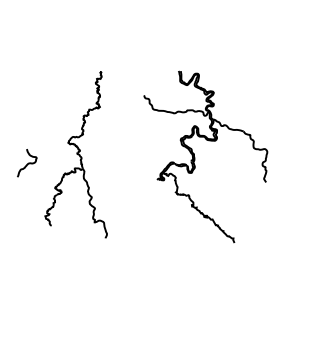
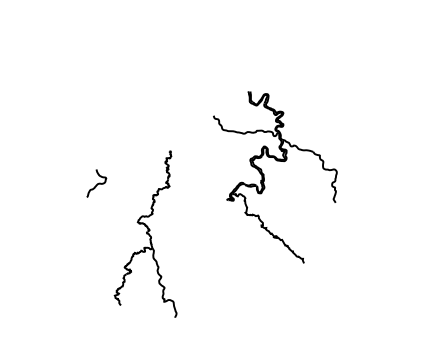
part: (75, 154) -> (145, 233), moved

